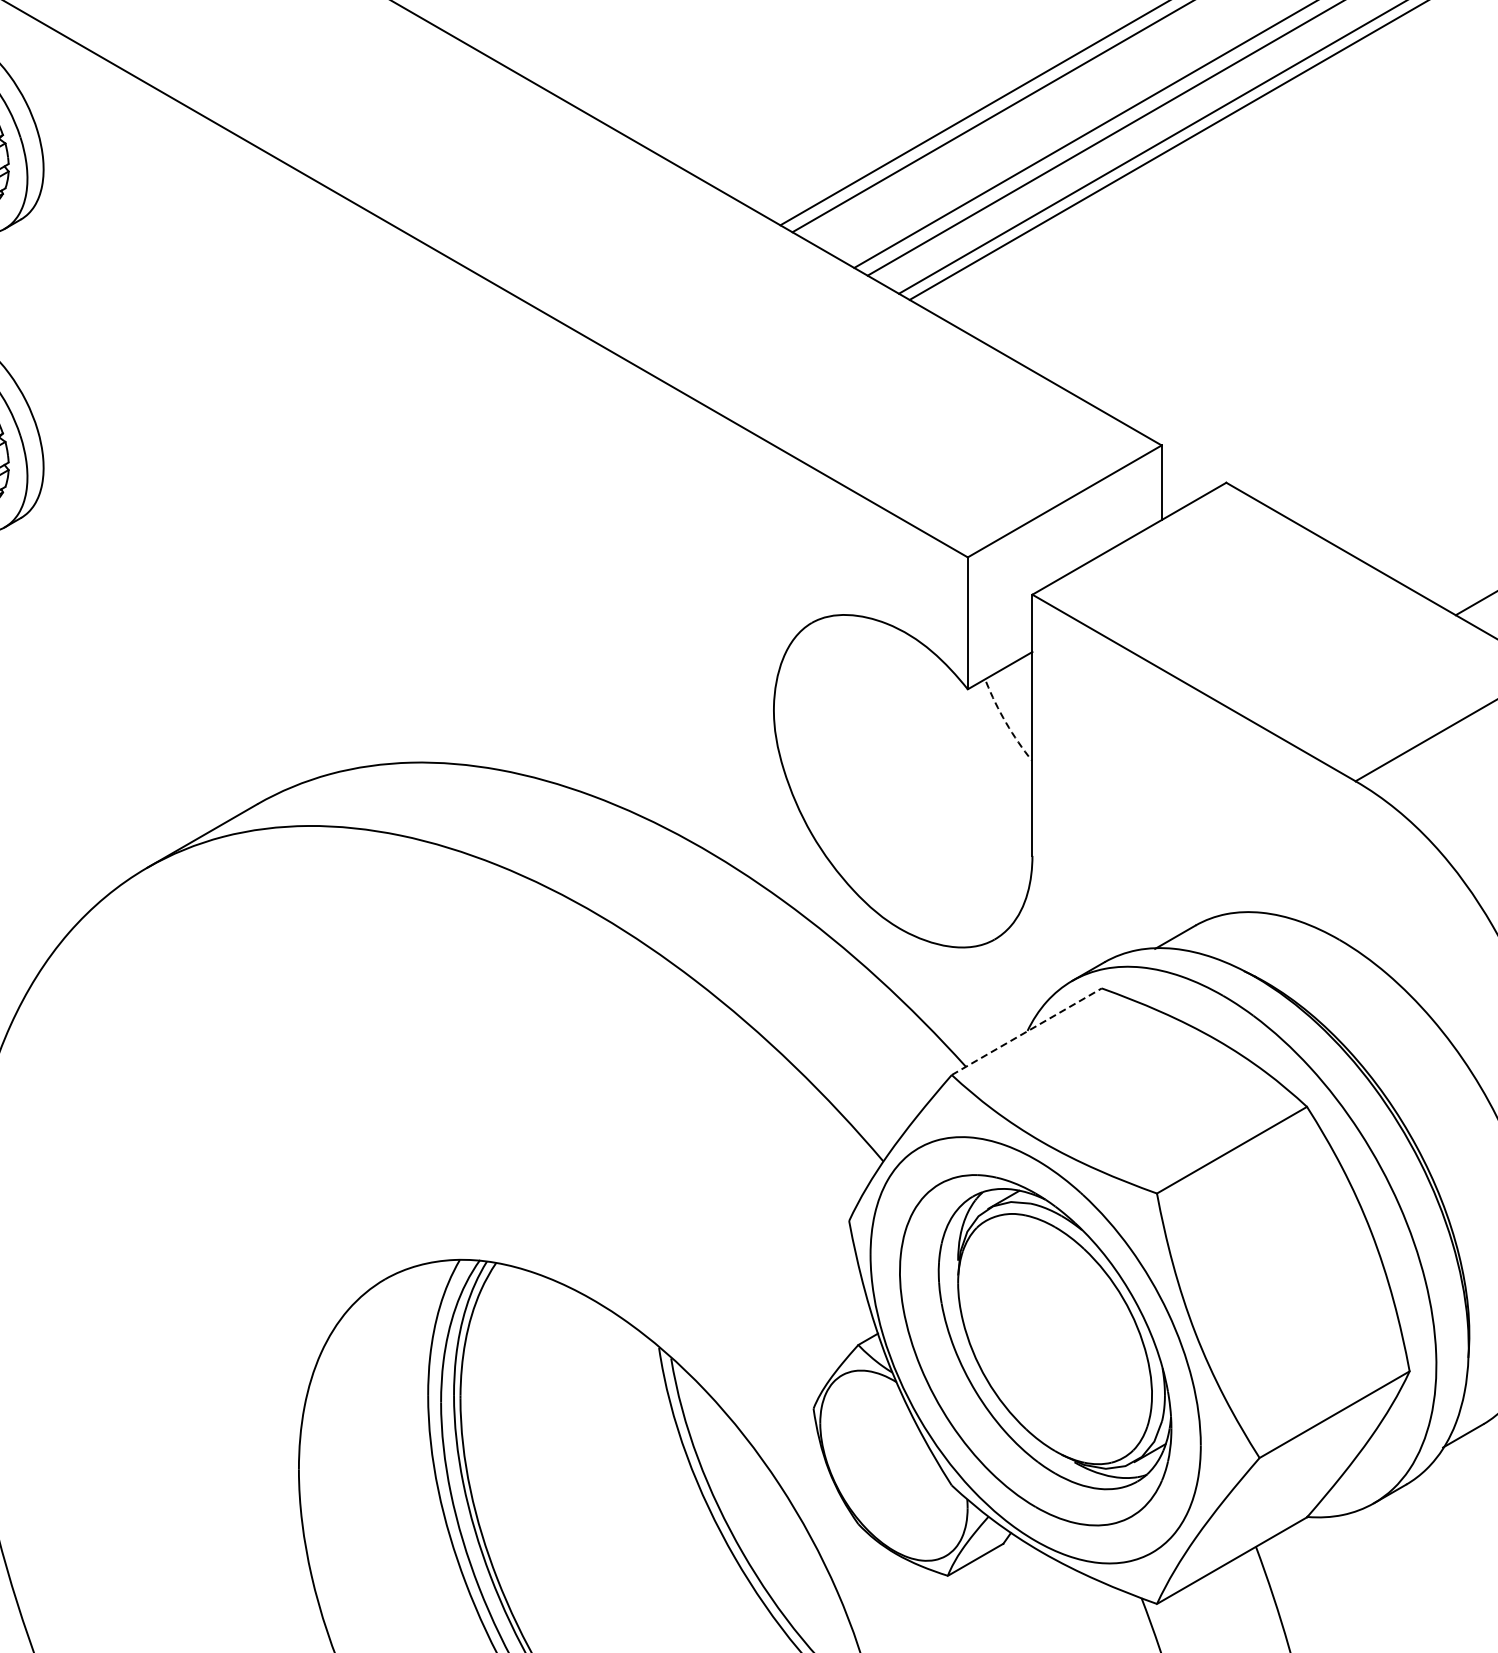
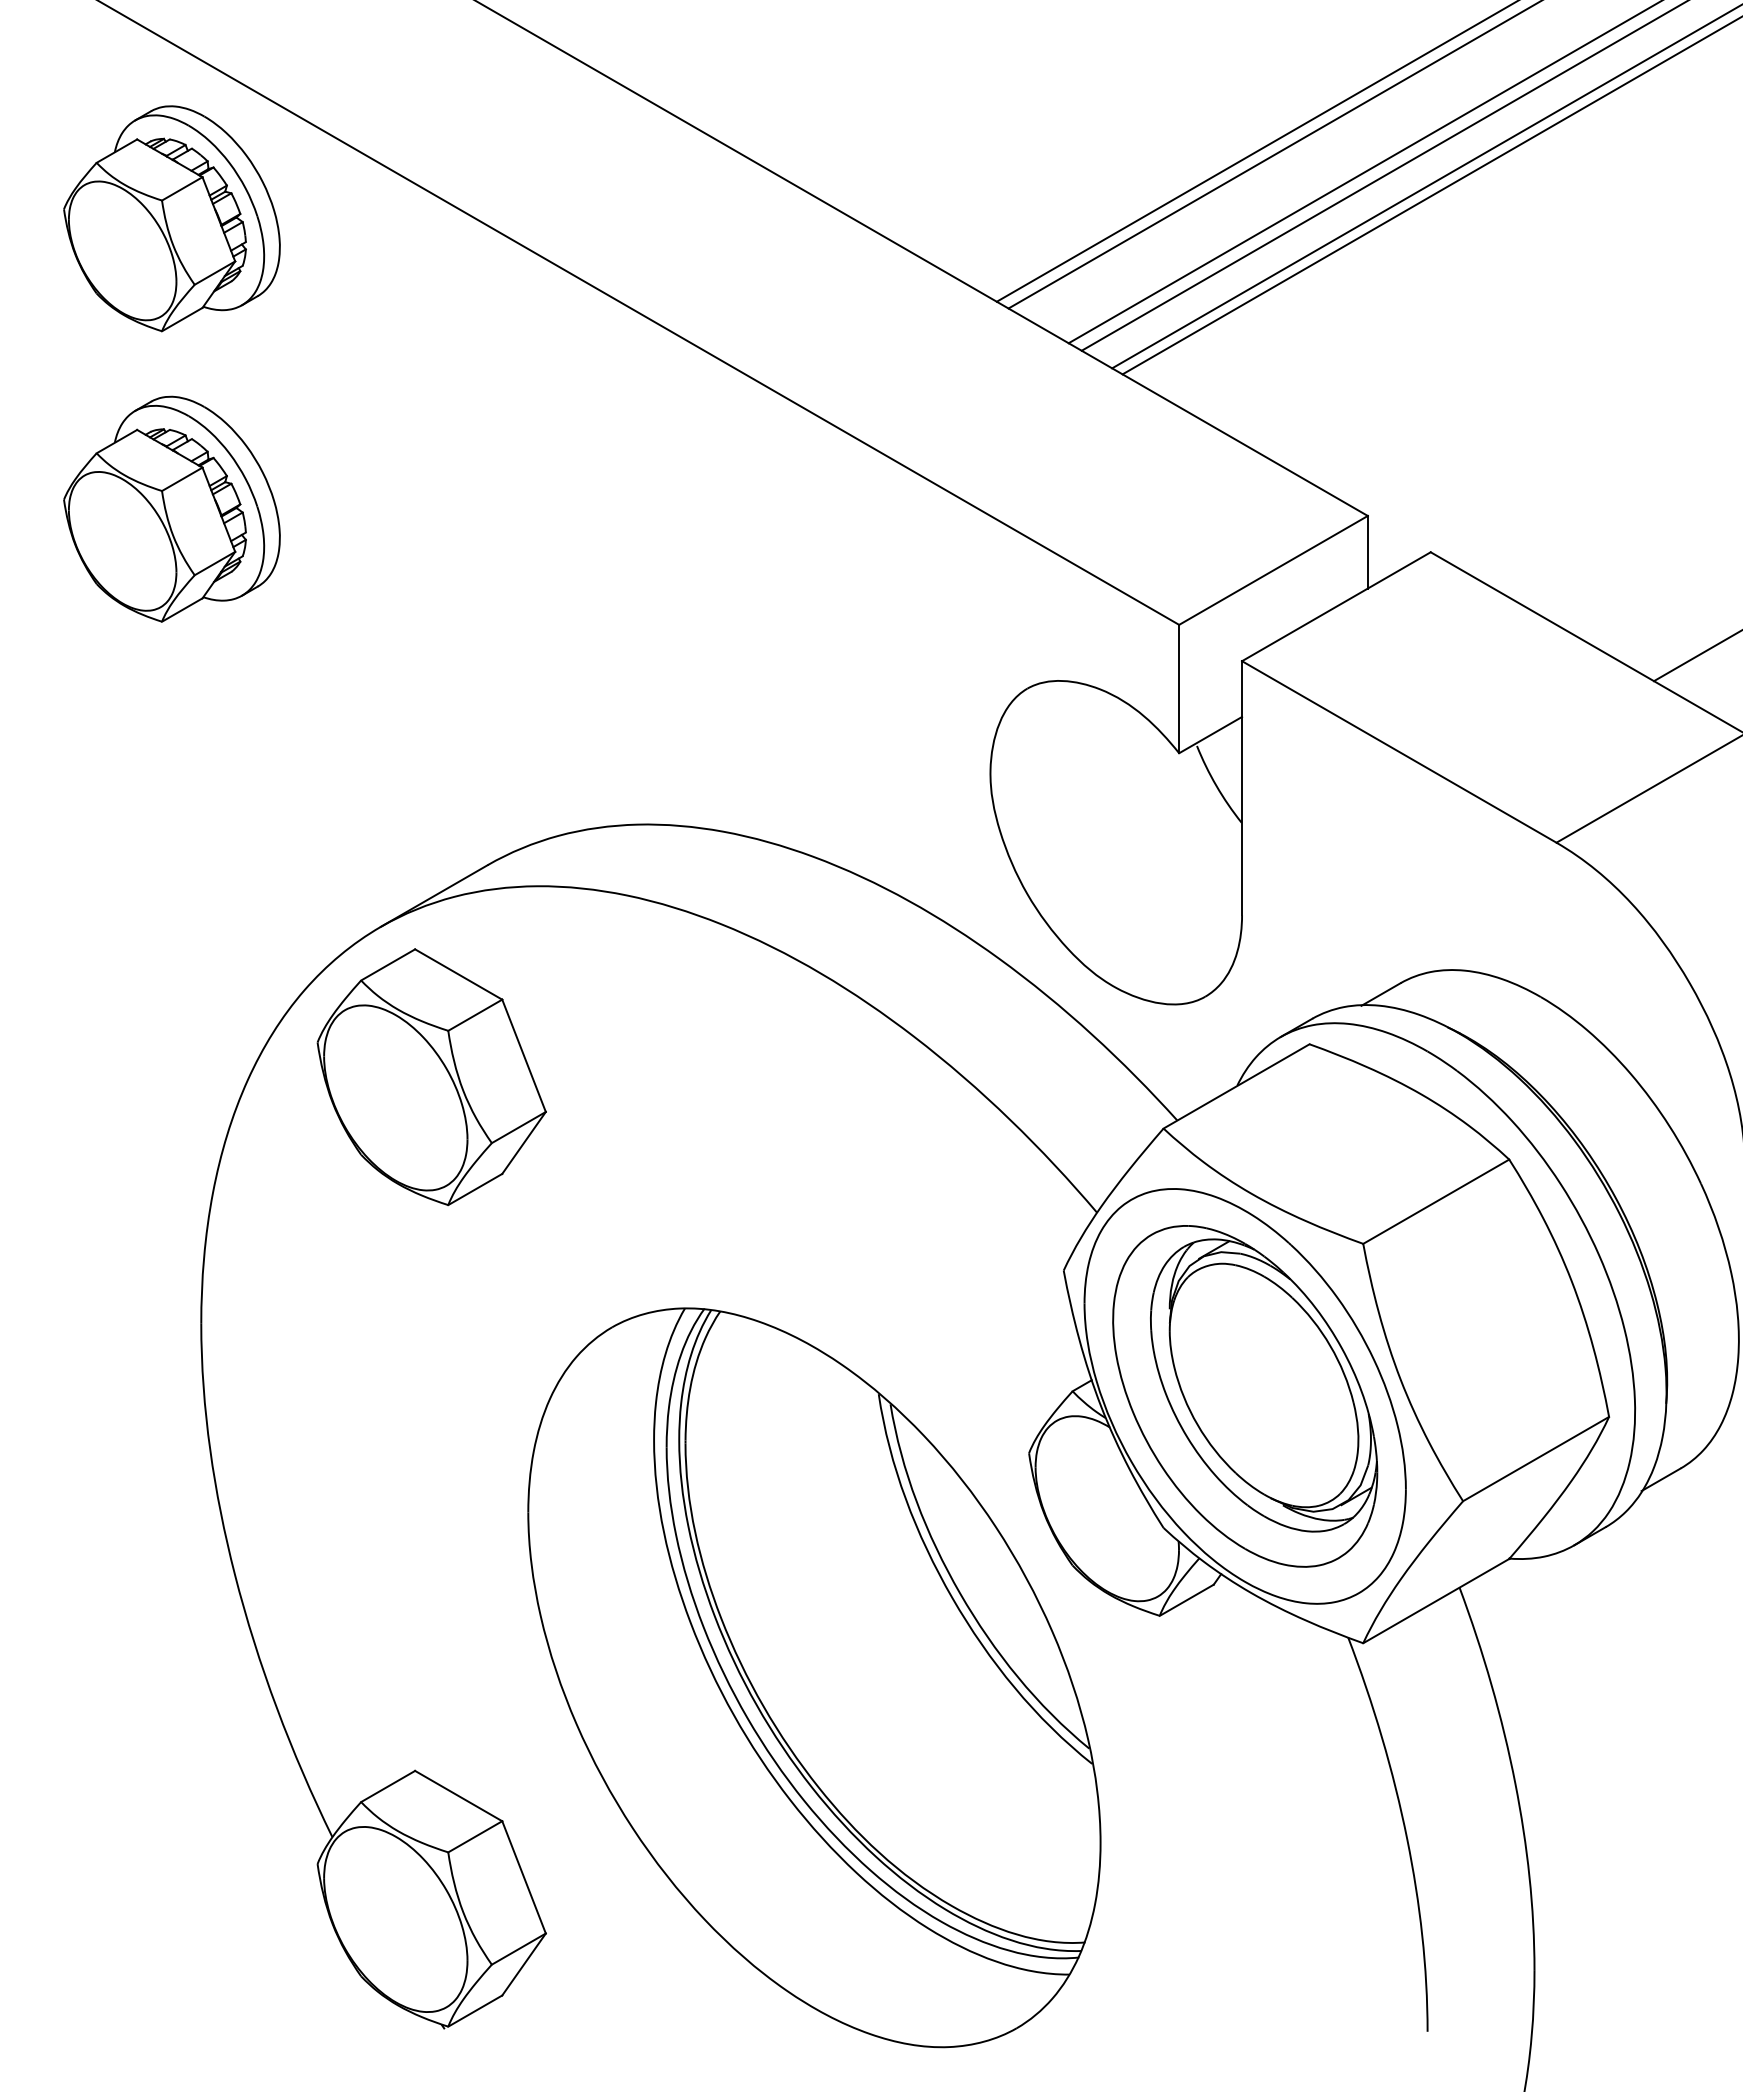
arc: (1006, 723) -> (1216, 786), dashed -> solid
part: (199, 1022) -> (431, 1077), added
line: (1026, 1031) -> (1236, 1086), dashed -> solid

